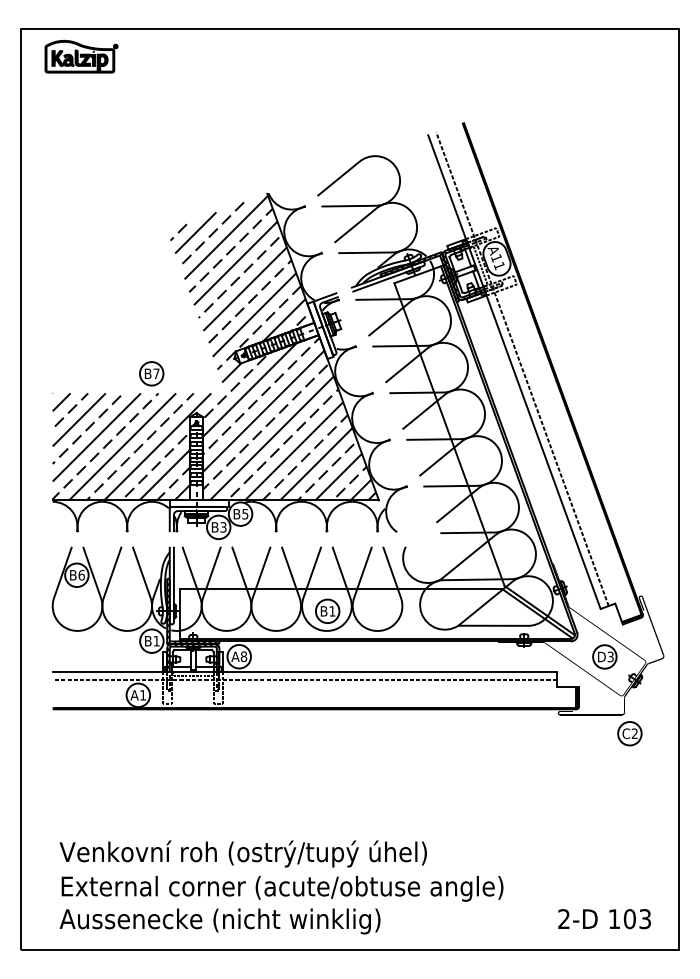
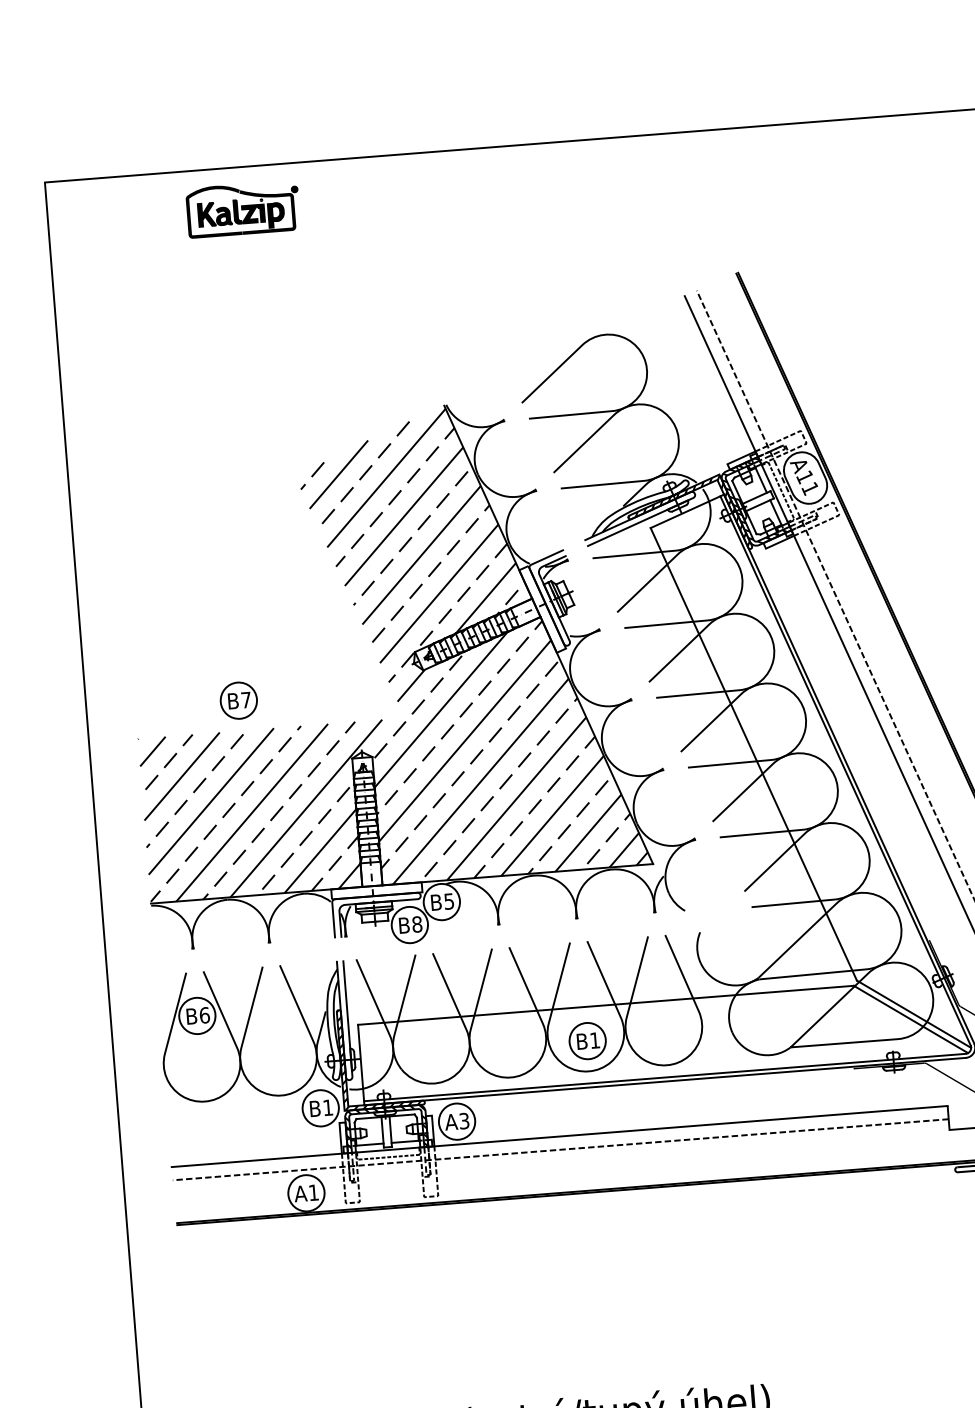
part: (81, 56) -> (243, 208), moved
part: (151, 373) -> (238, 700), moved
text: (223, 527) -> (417, 924), B3 -> B8
text: (243, 656) -> (463, 1120), A8 -> A3

